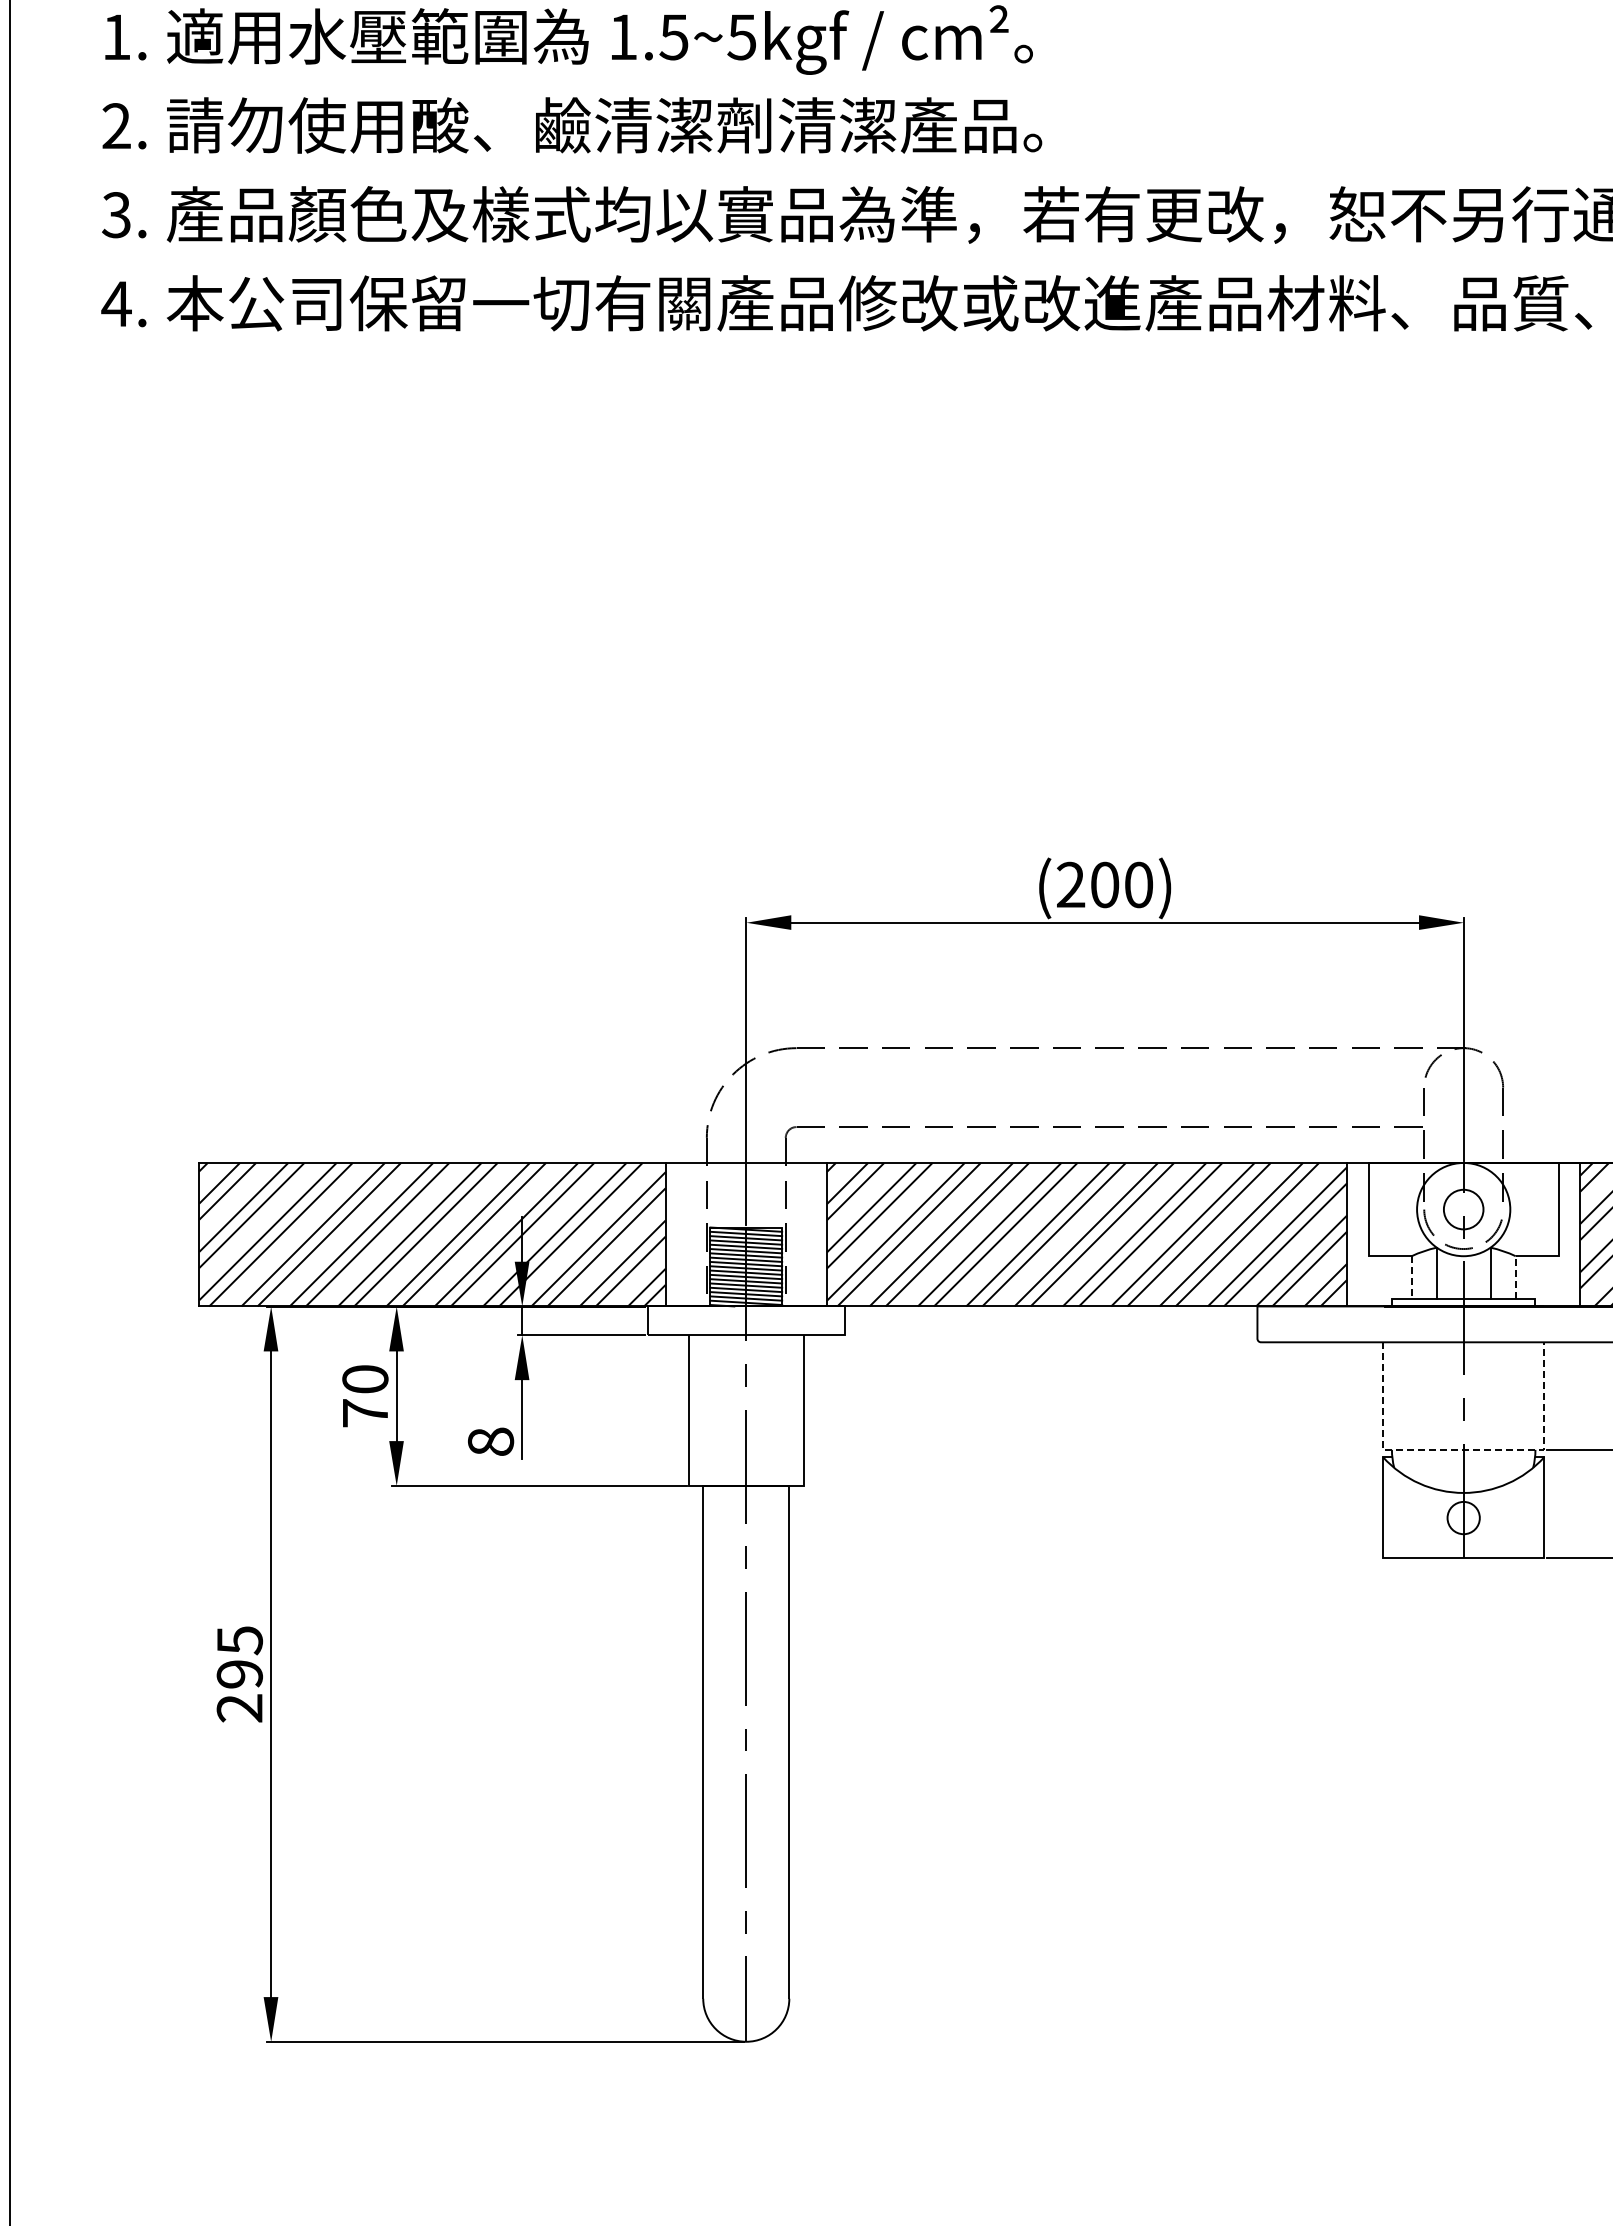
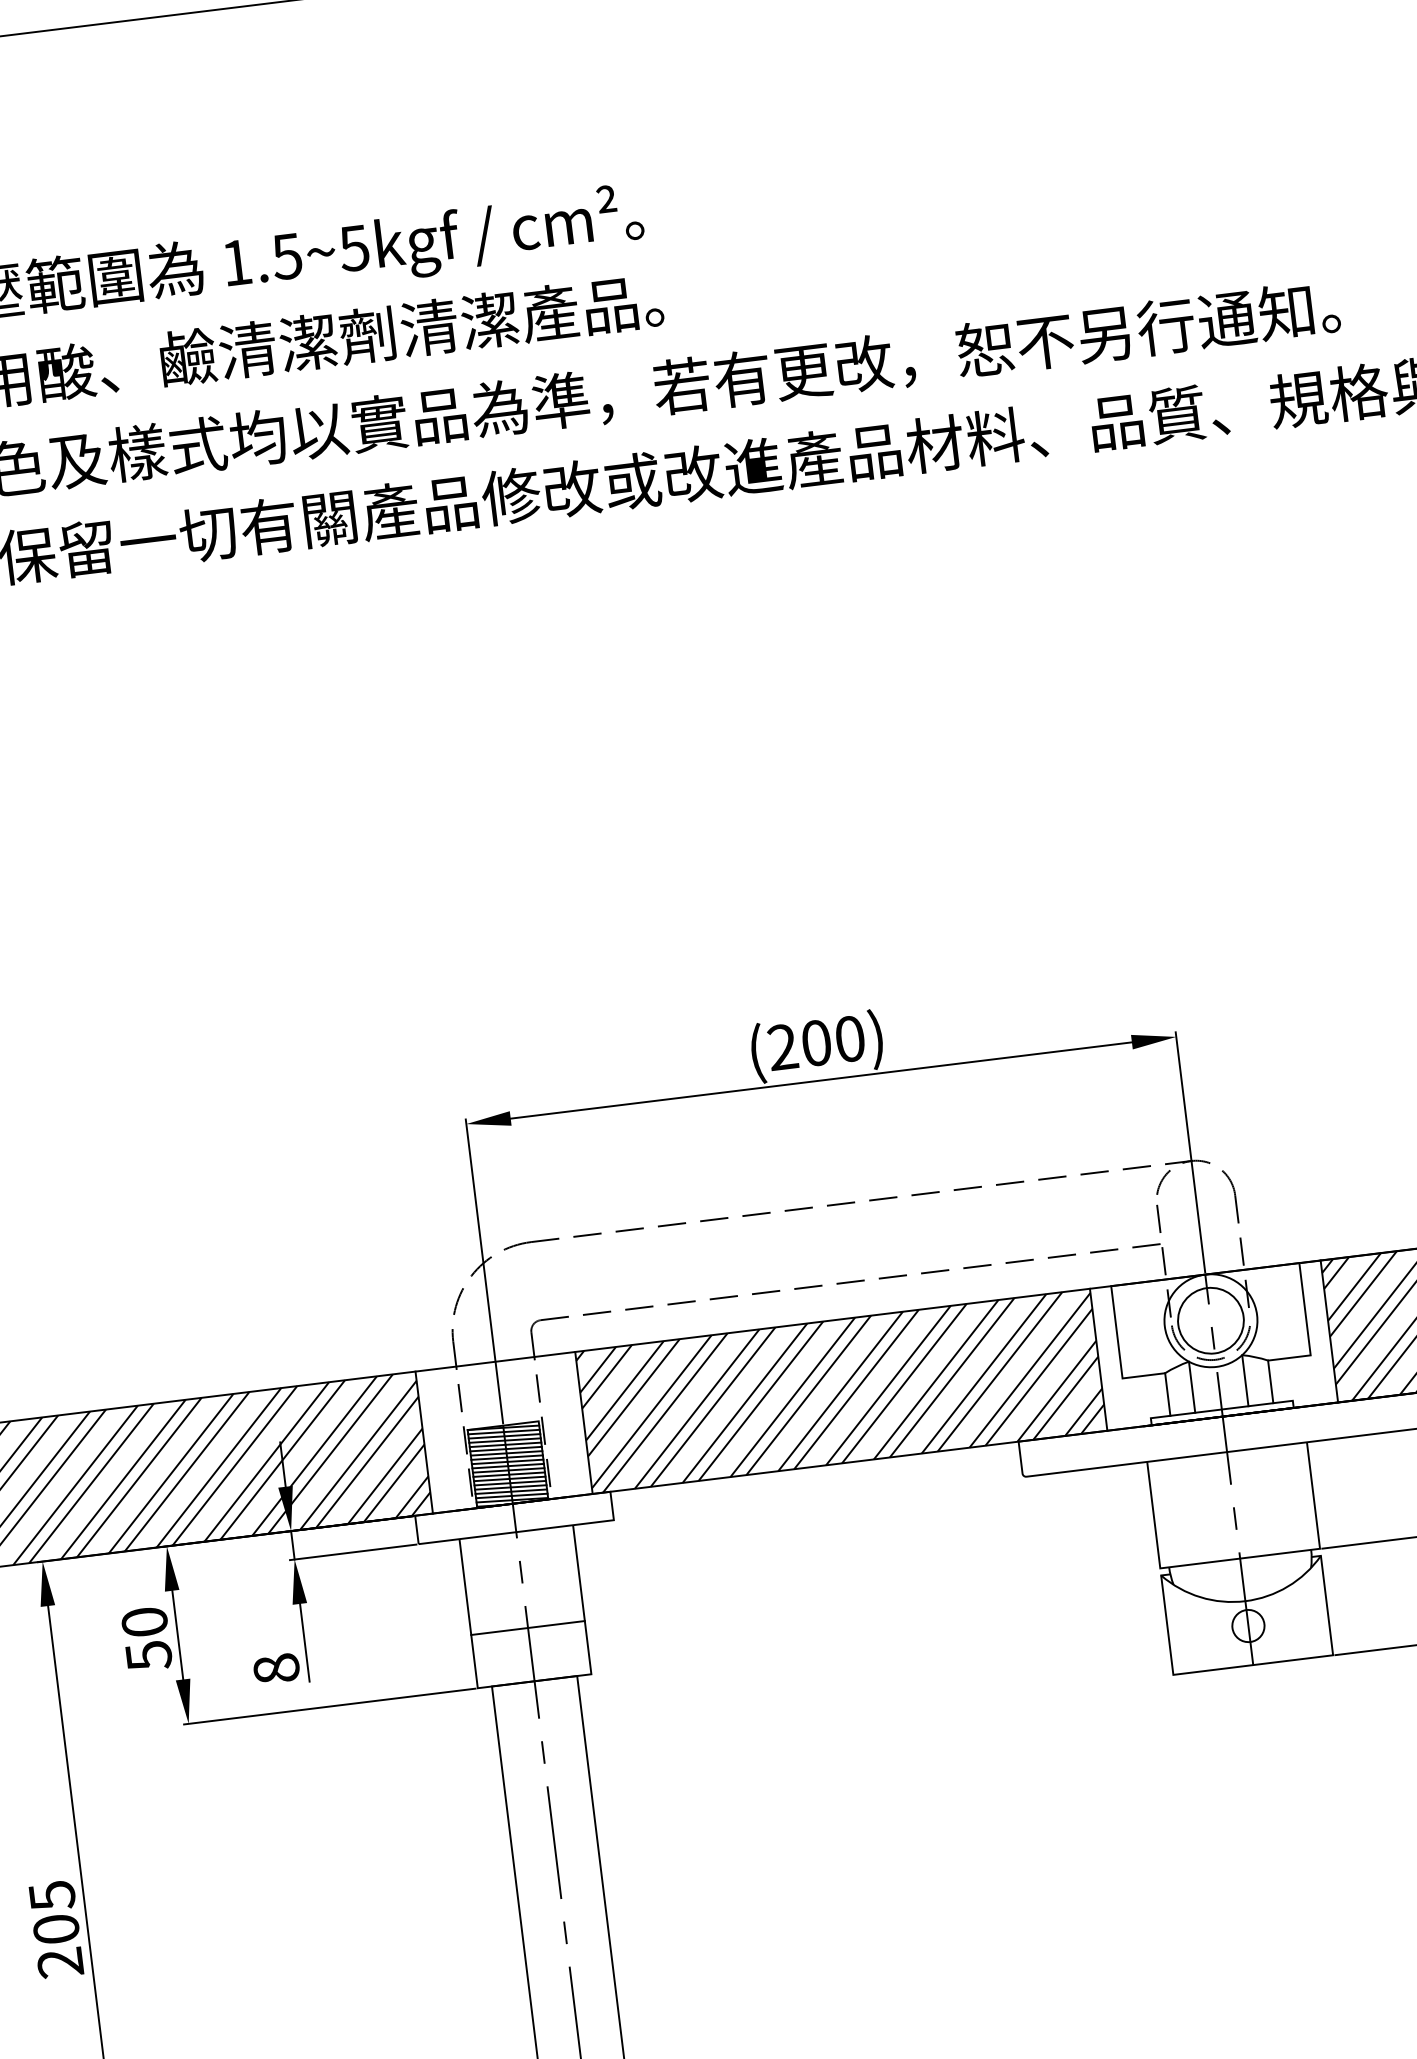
circle: (1463, 1209) -> (1210, 1320), size x1.67
line: (1411, 1277) -> (1167, 1394), dashed -> solid
line: (1515, 1277) -> (1270, 1381), dashed -> solid
text: (365, 1413) -> (149, 1655), 70 -> 50
line: (745, 1431) -> (527, 1627), added
line: (1463, 1449) -> (1239, 1558), dashed -> solid
text: (239, 1674) -> (56, 1929), 295 -> 205

